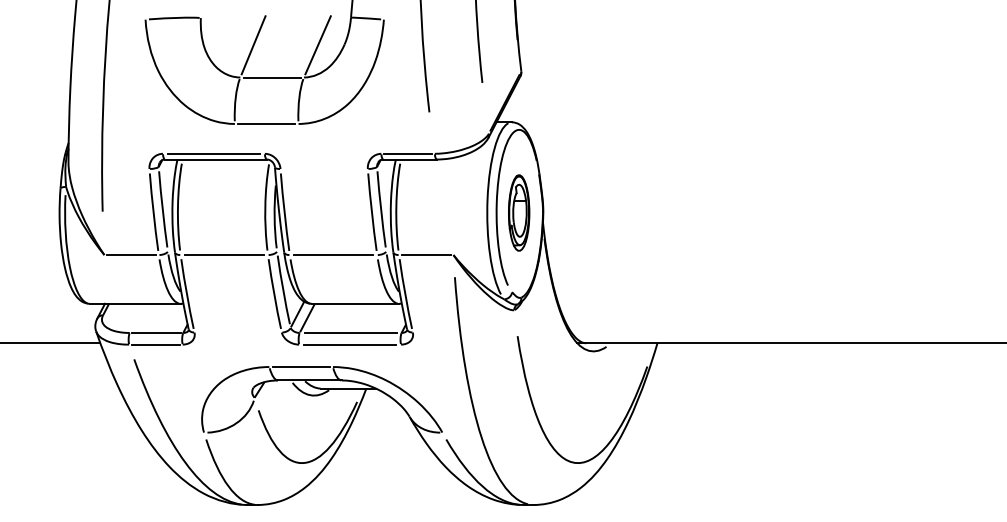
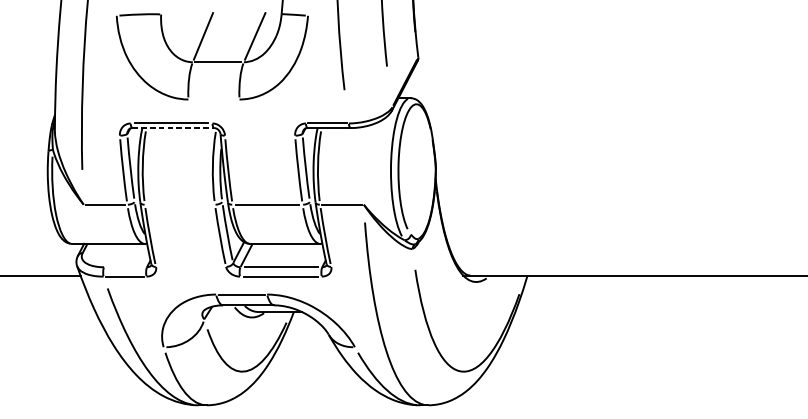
line: (266, 123) -> (213, 99), removed
line: (215, 159) -> (172, 128), solid -> dashed
part: (519, 212) -> (416, 170), removed
line: (224, 255) -> (180, 205), removed
line: (156, 332) -> (125, 266), removed

